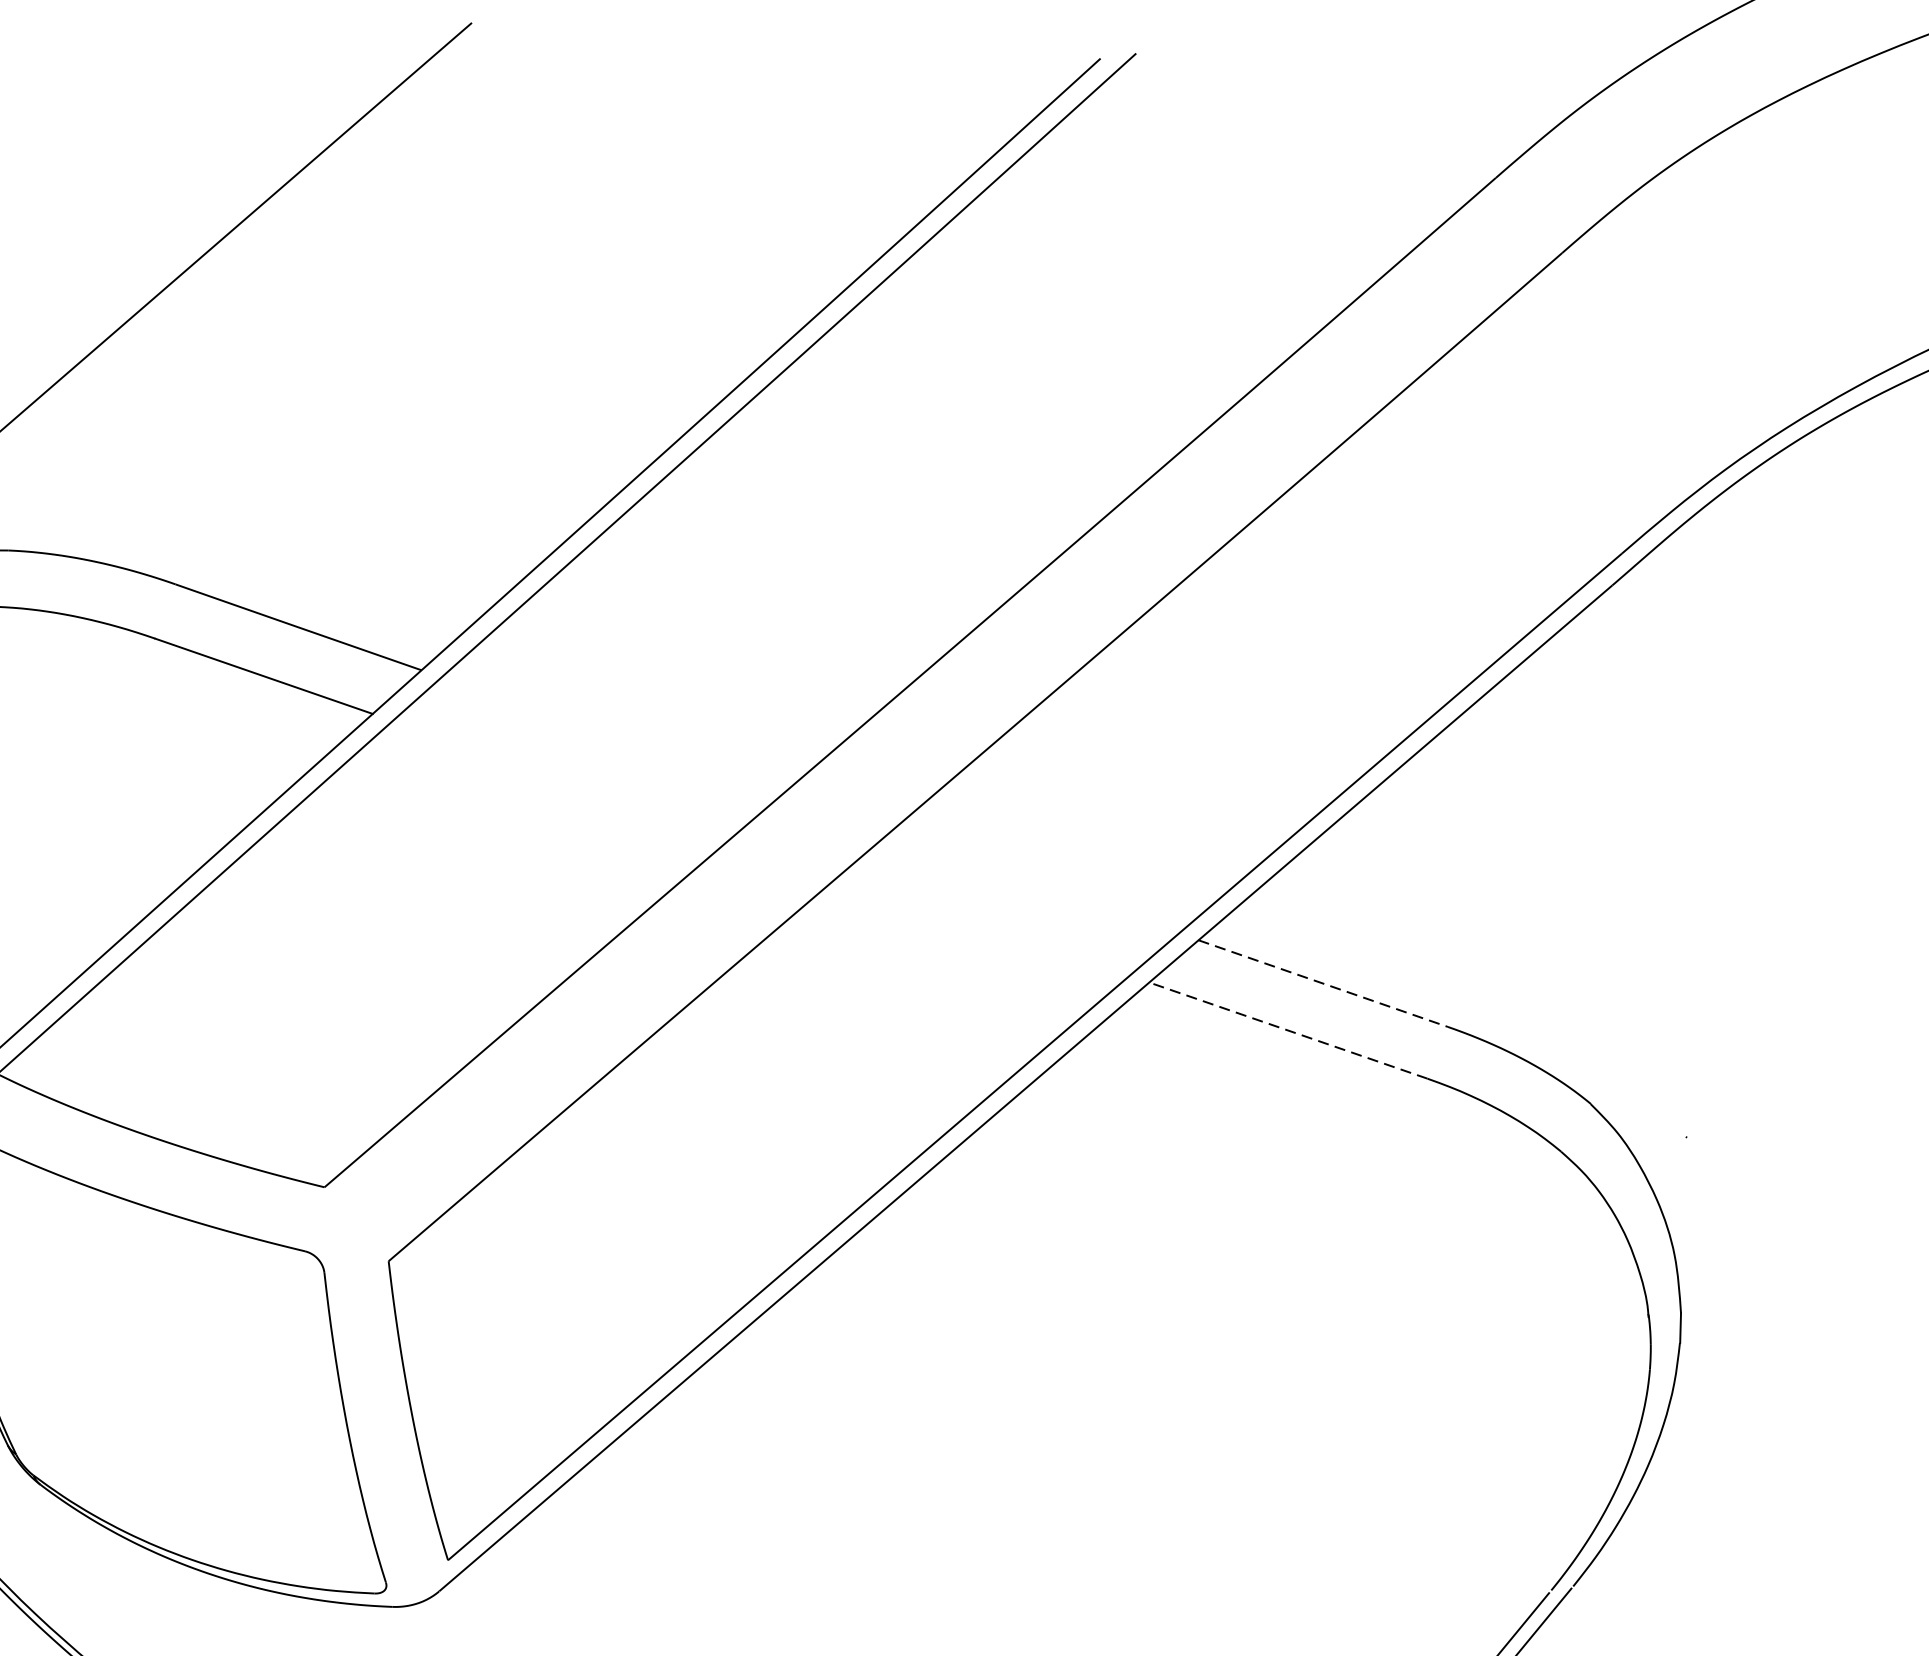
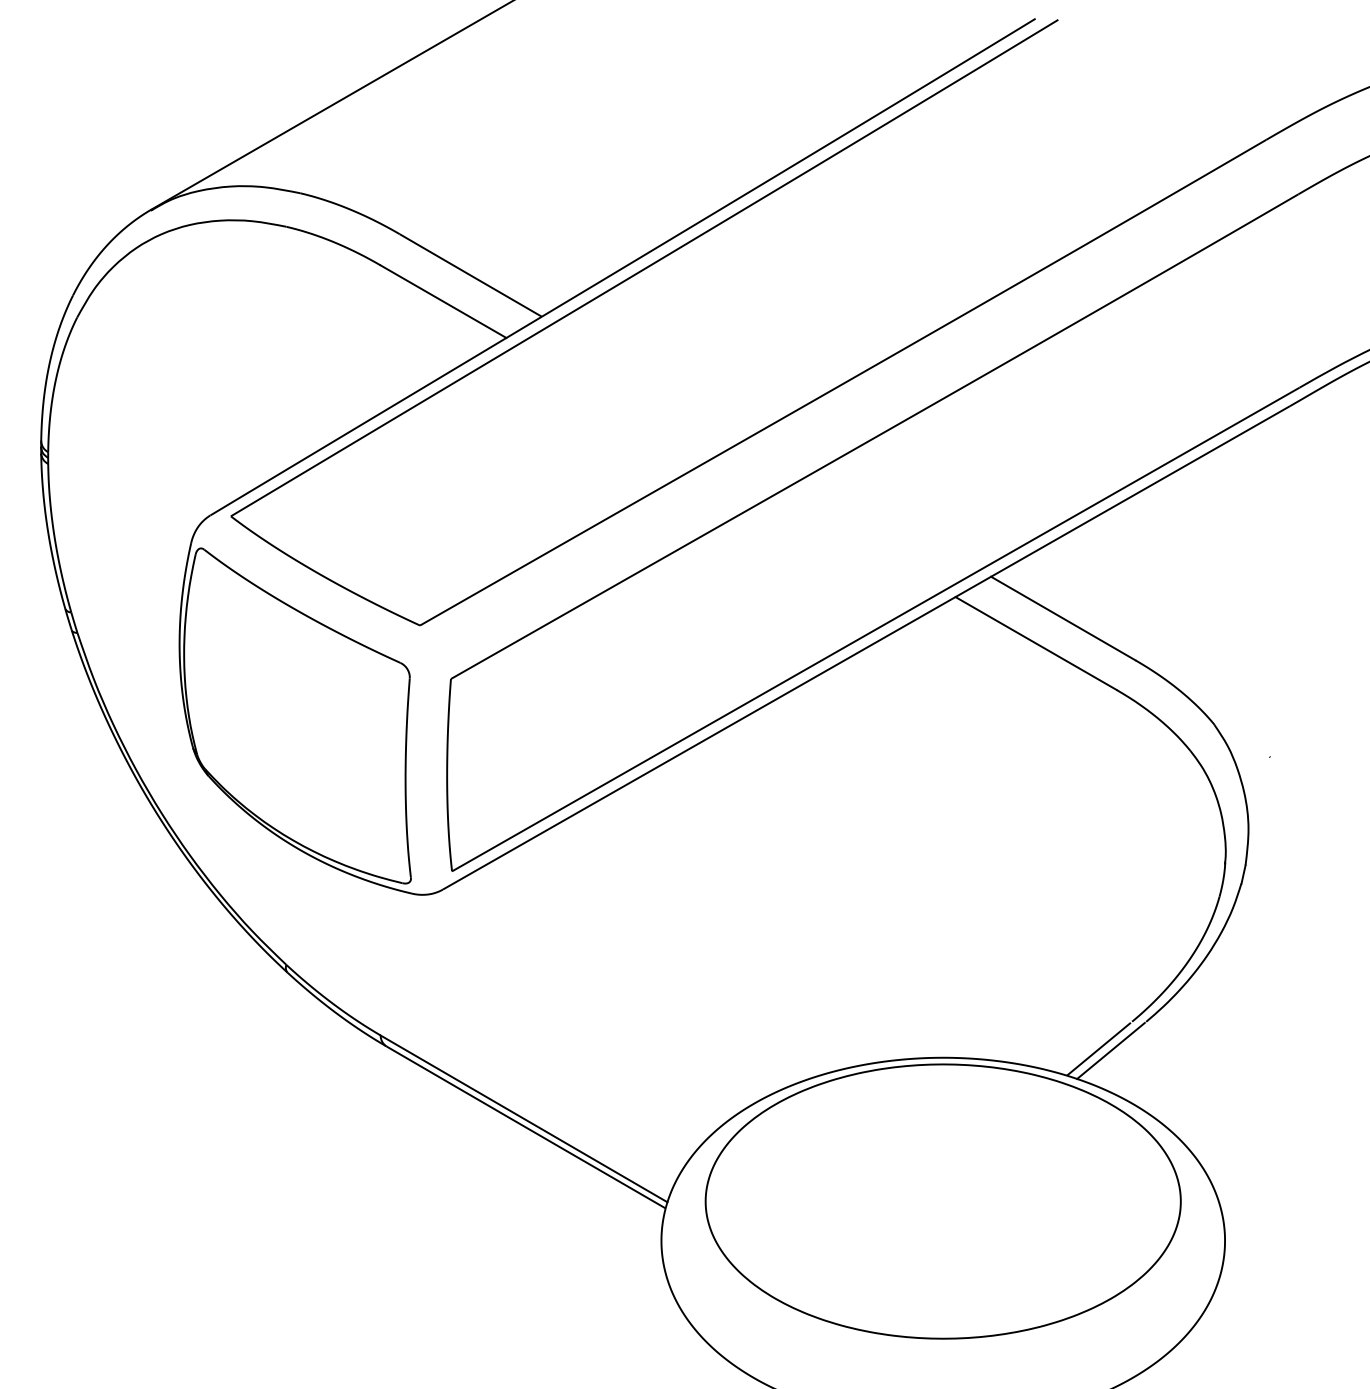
line: (1323, 983) -> (1063, 618), dashed -> solid
line: (1289, 1030) -> (1036, 643), dashed -> solid

